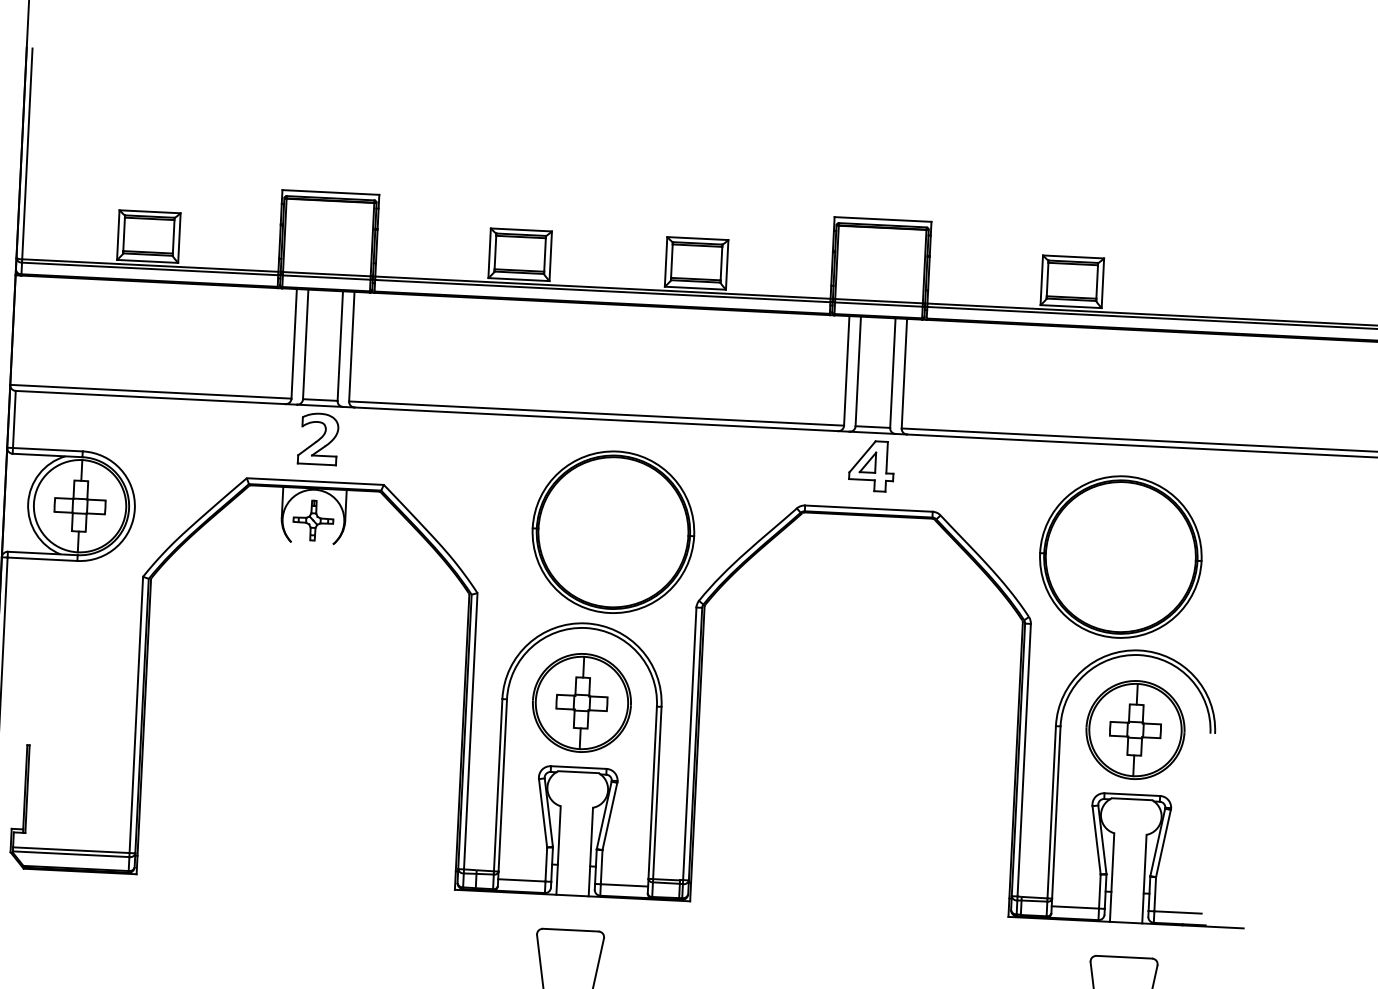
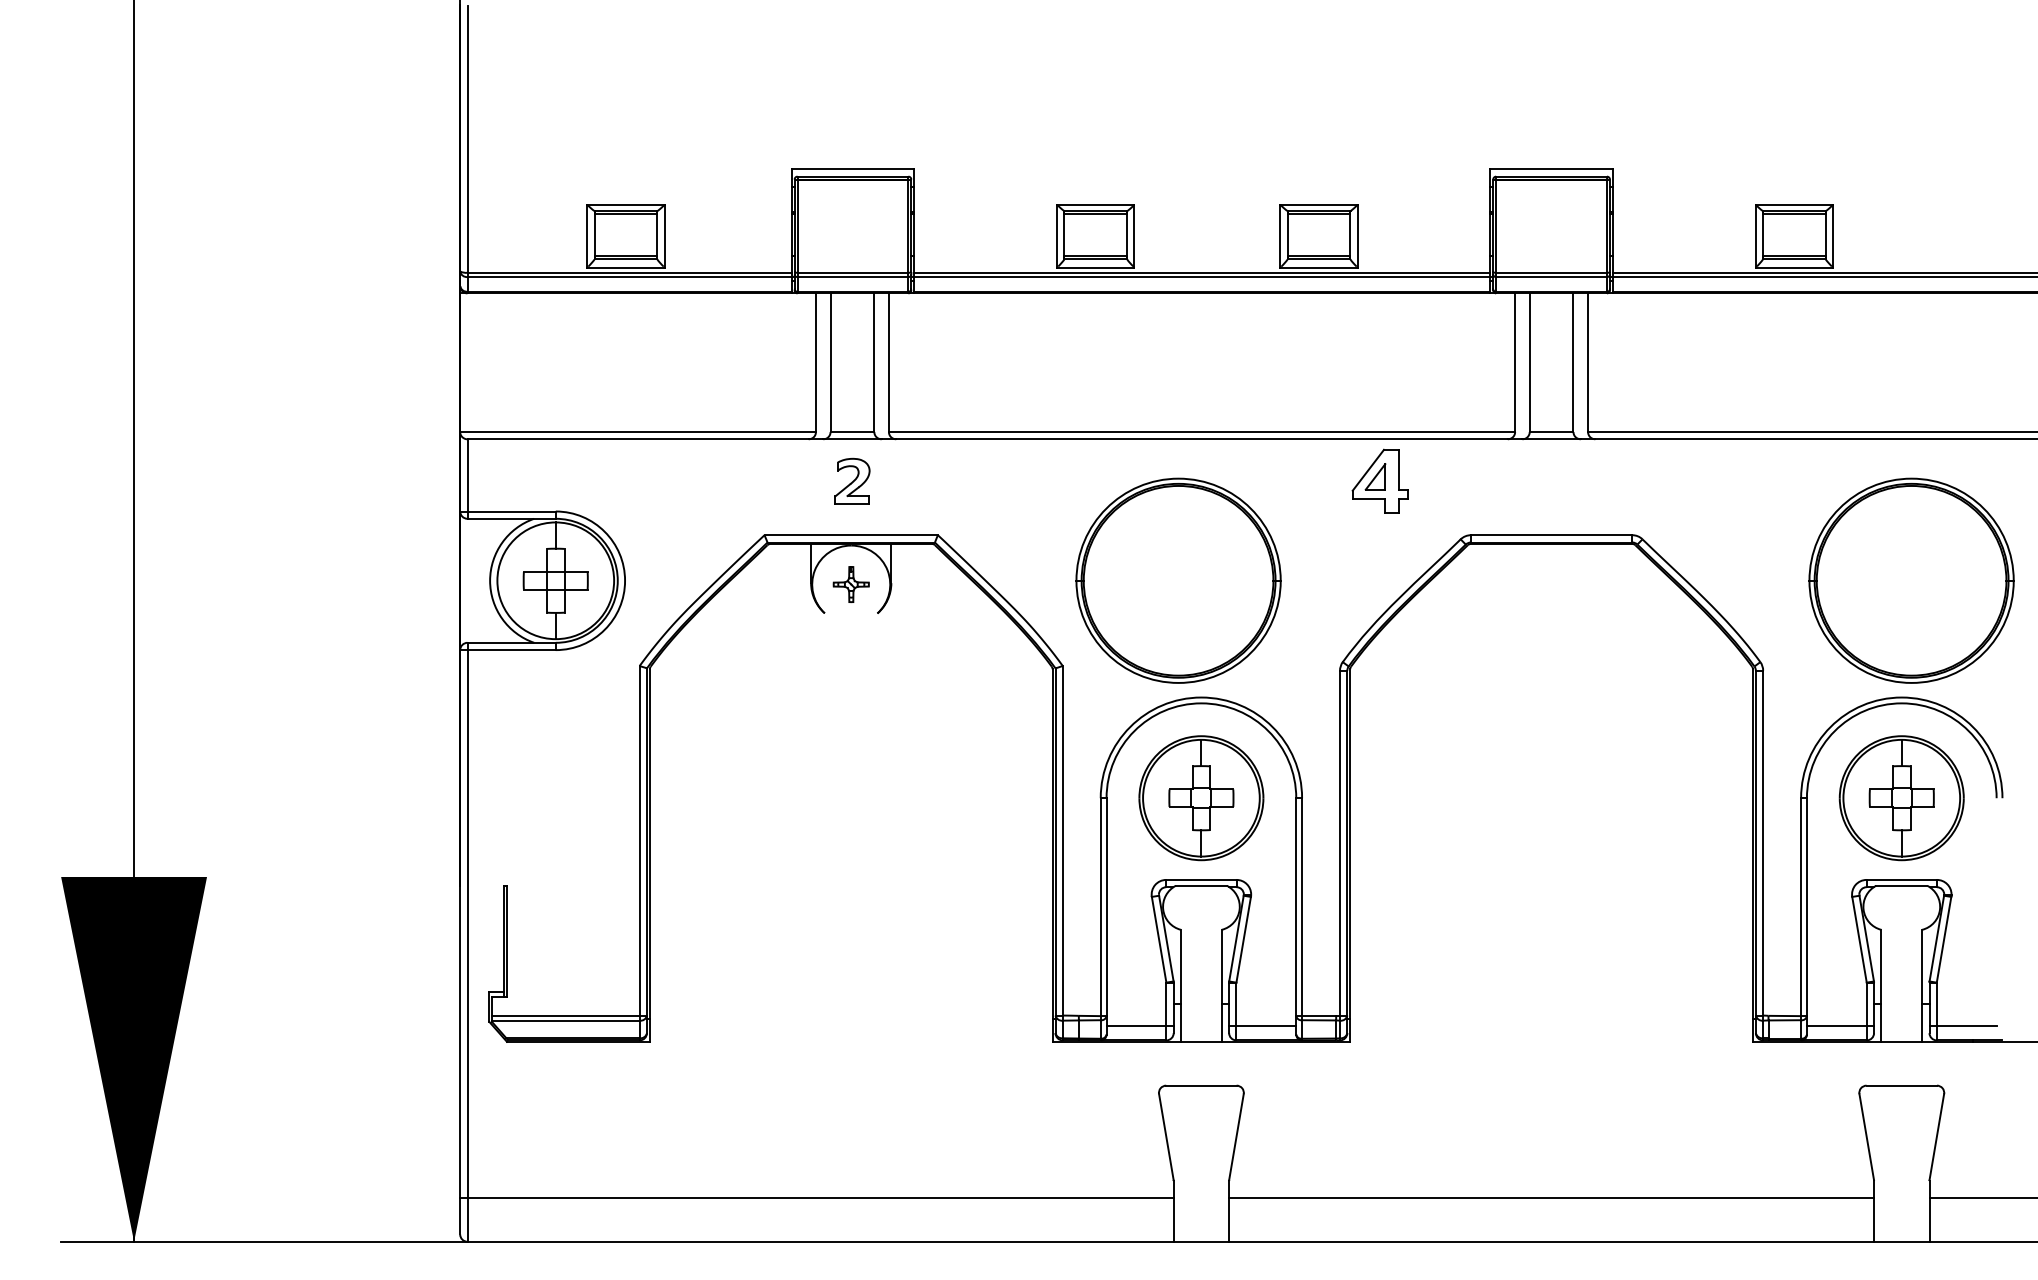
part: (318, 438) -> (852, 480), size x0.7
part: (870, 465) -> (1379, 480), moved
part: (313, 520) -> (851, 584), size x0.7
part: (613, 532) -> (1178, 580), moved
part: (1120, 556) -> (1911, 580), moved

